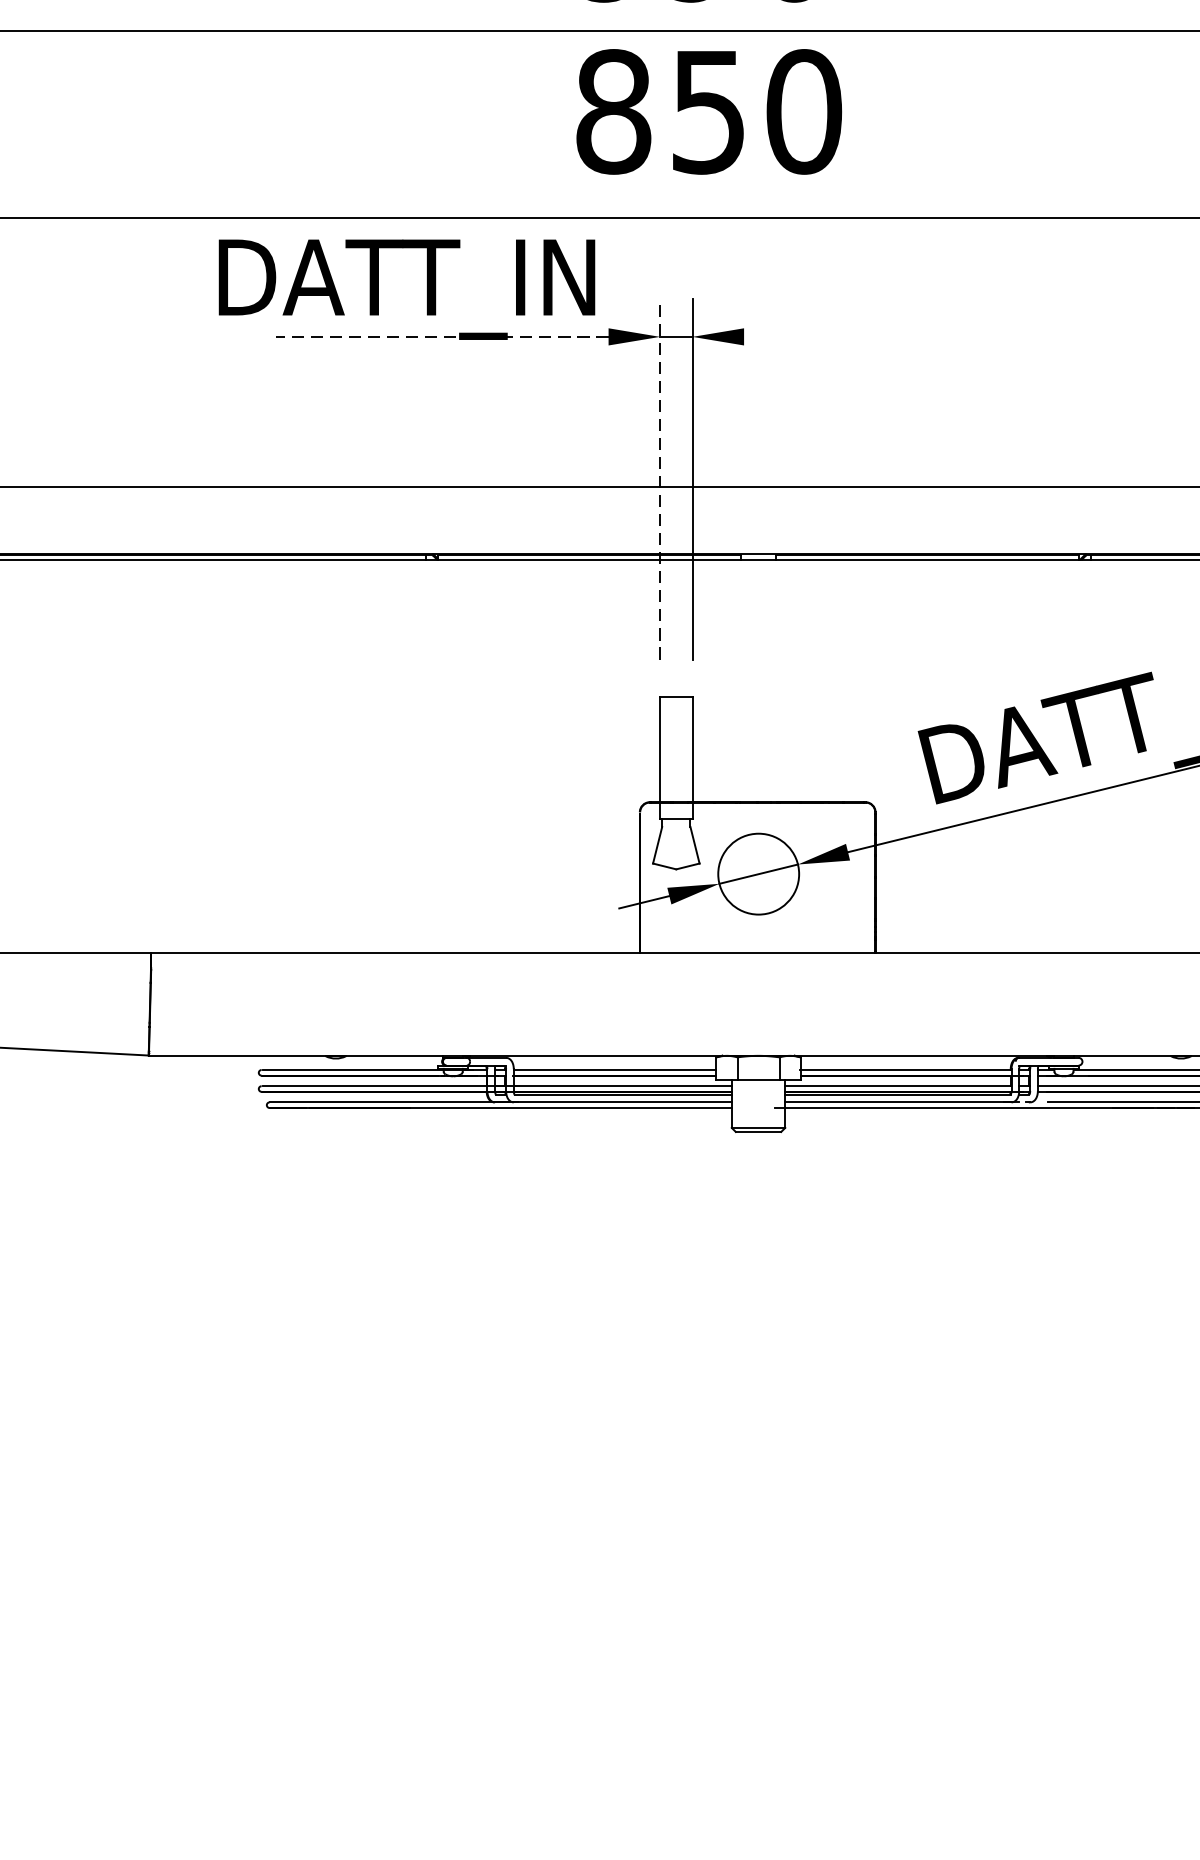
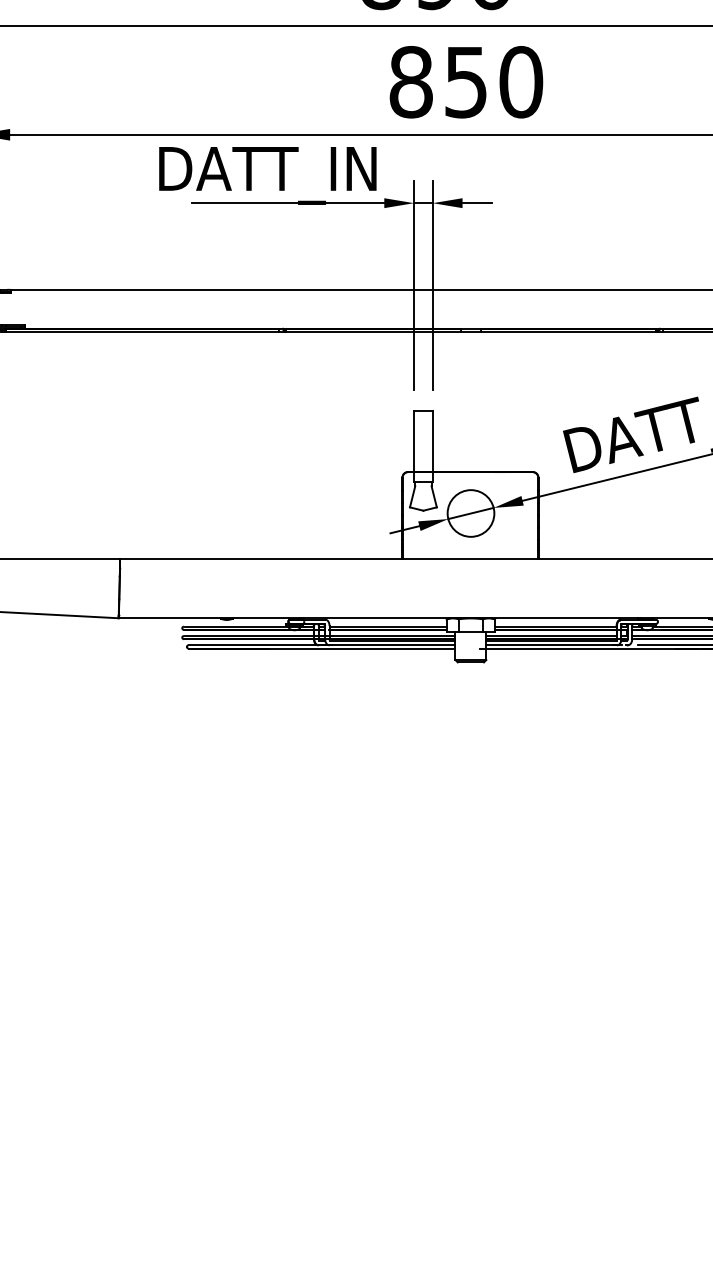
text: (709, 112) -> (466, 82), moved
line: (440, 337) -> (287, 203), dashed -> solid
line: (769, 337) -> (477, 203), added
line: (660, 477) -> (414, 284), dashed -> solid

